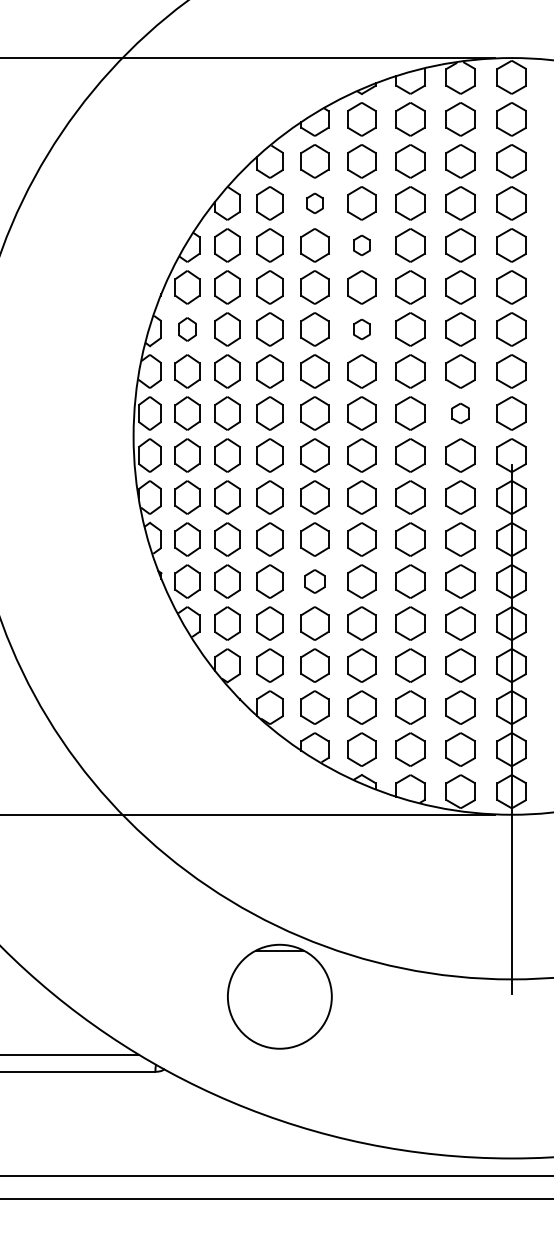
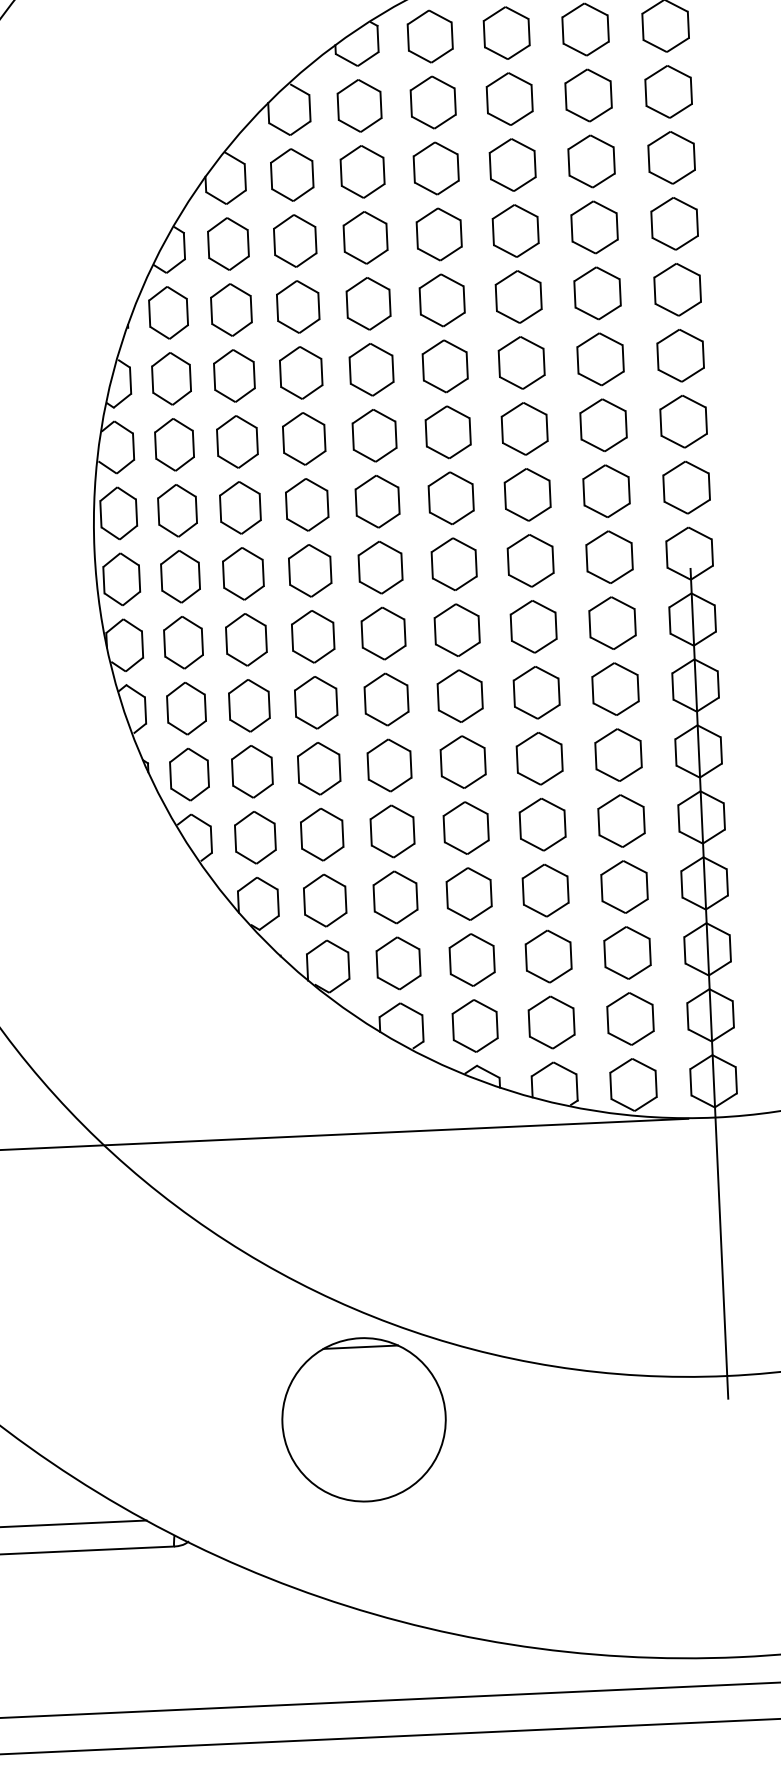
part: (314, 203) -> (361, 172), size x1.67
part: (361, 245) -> (438, 234), size x1.67
part: (187, 329) -> (171, 378), size x1.43
part: (361, 329) -> (444, 366), size x1.67
part: (460, 413) -> (606, 491), size x1.67
part: (314, 581) -> (388, 765), size x1.43

